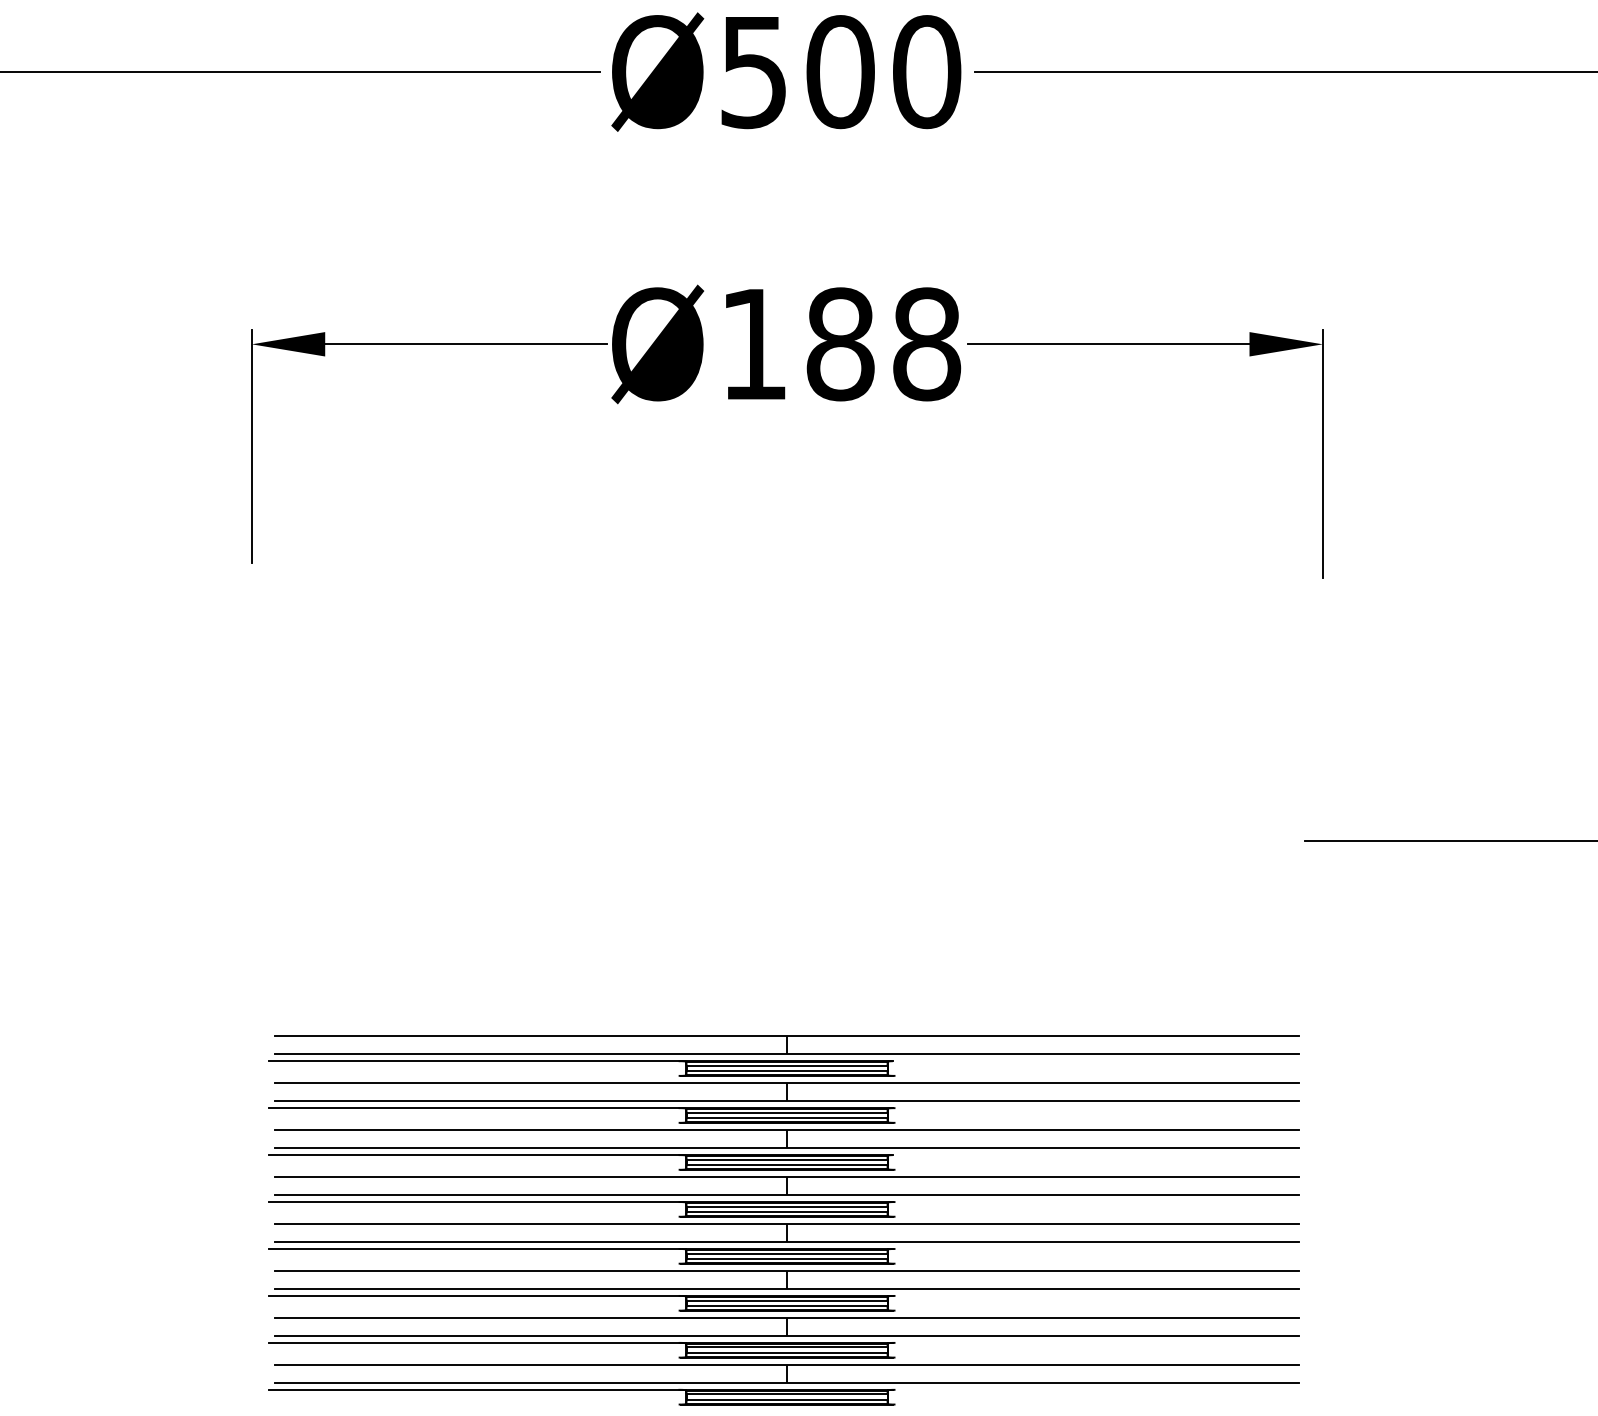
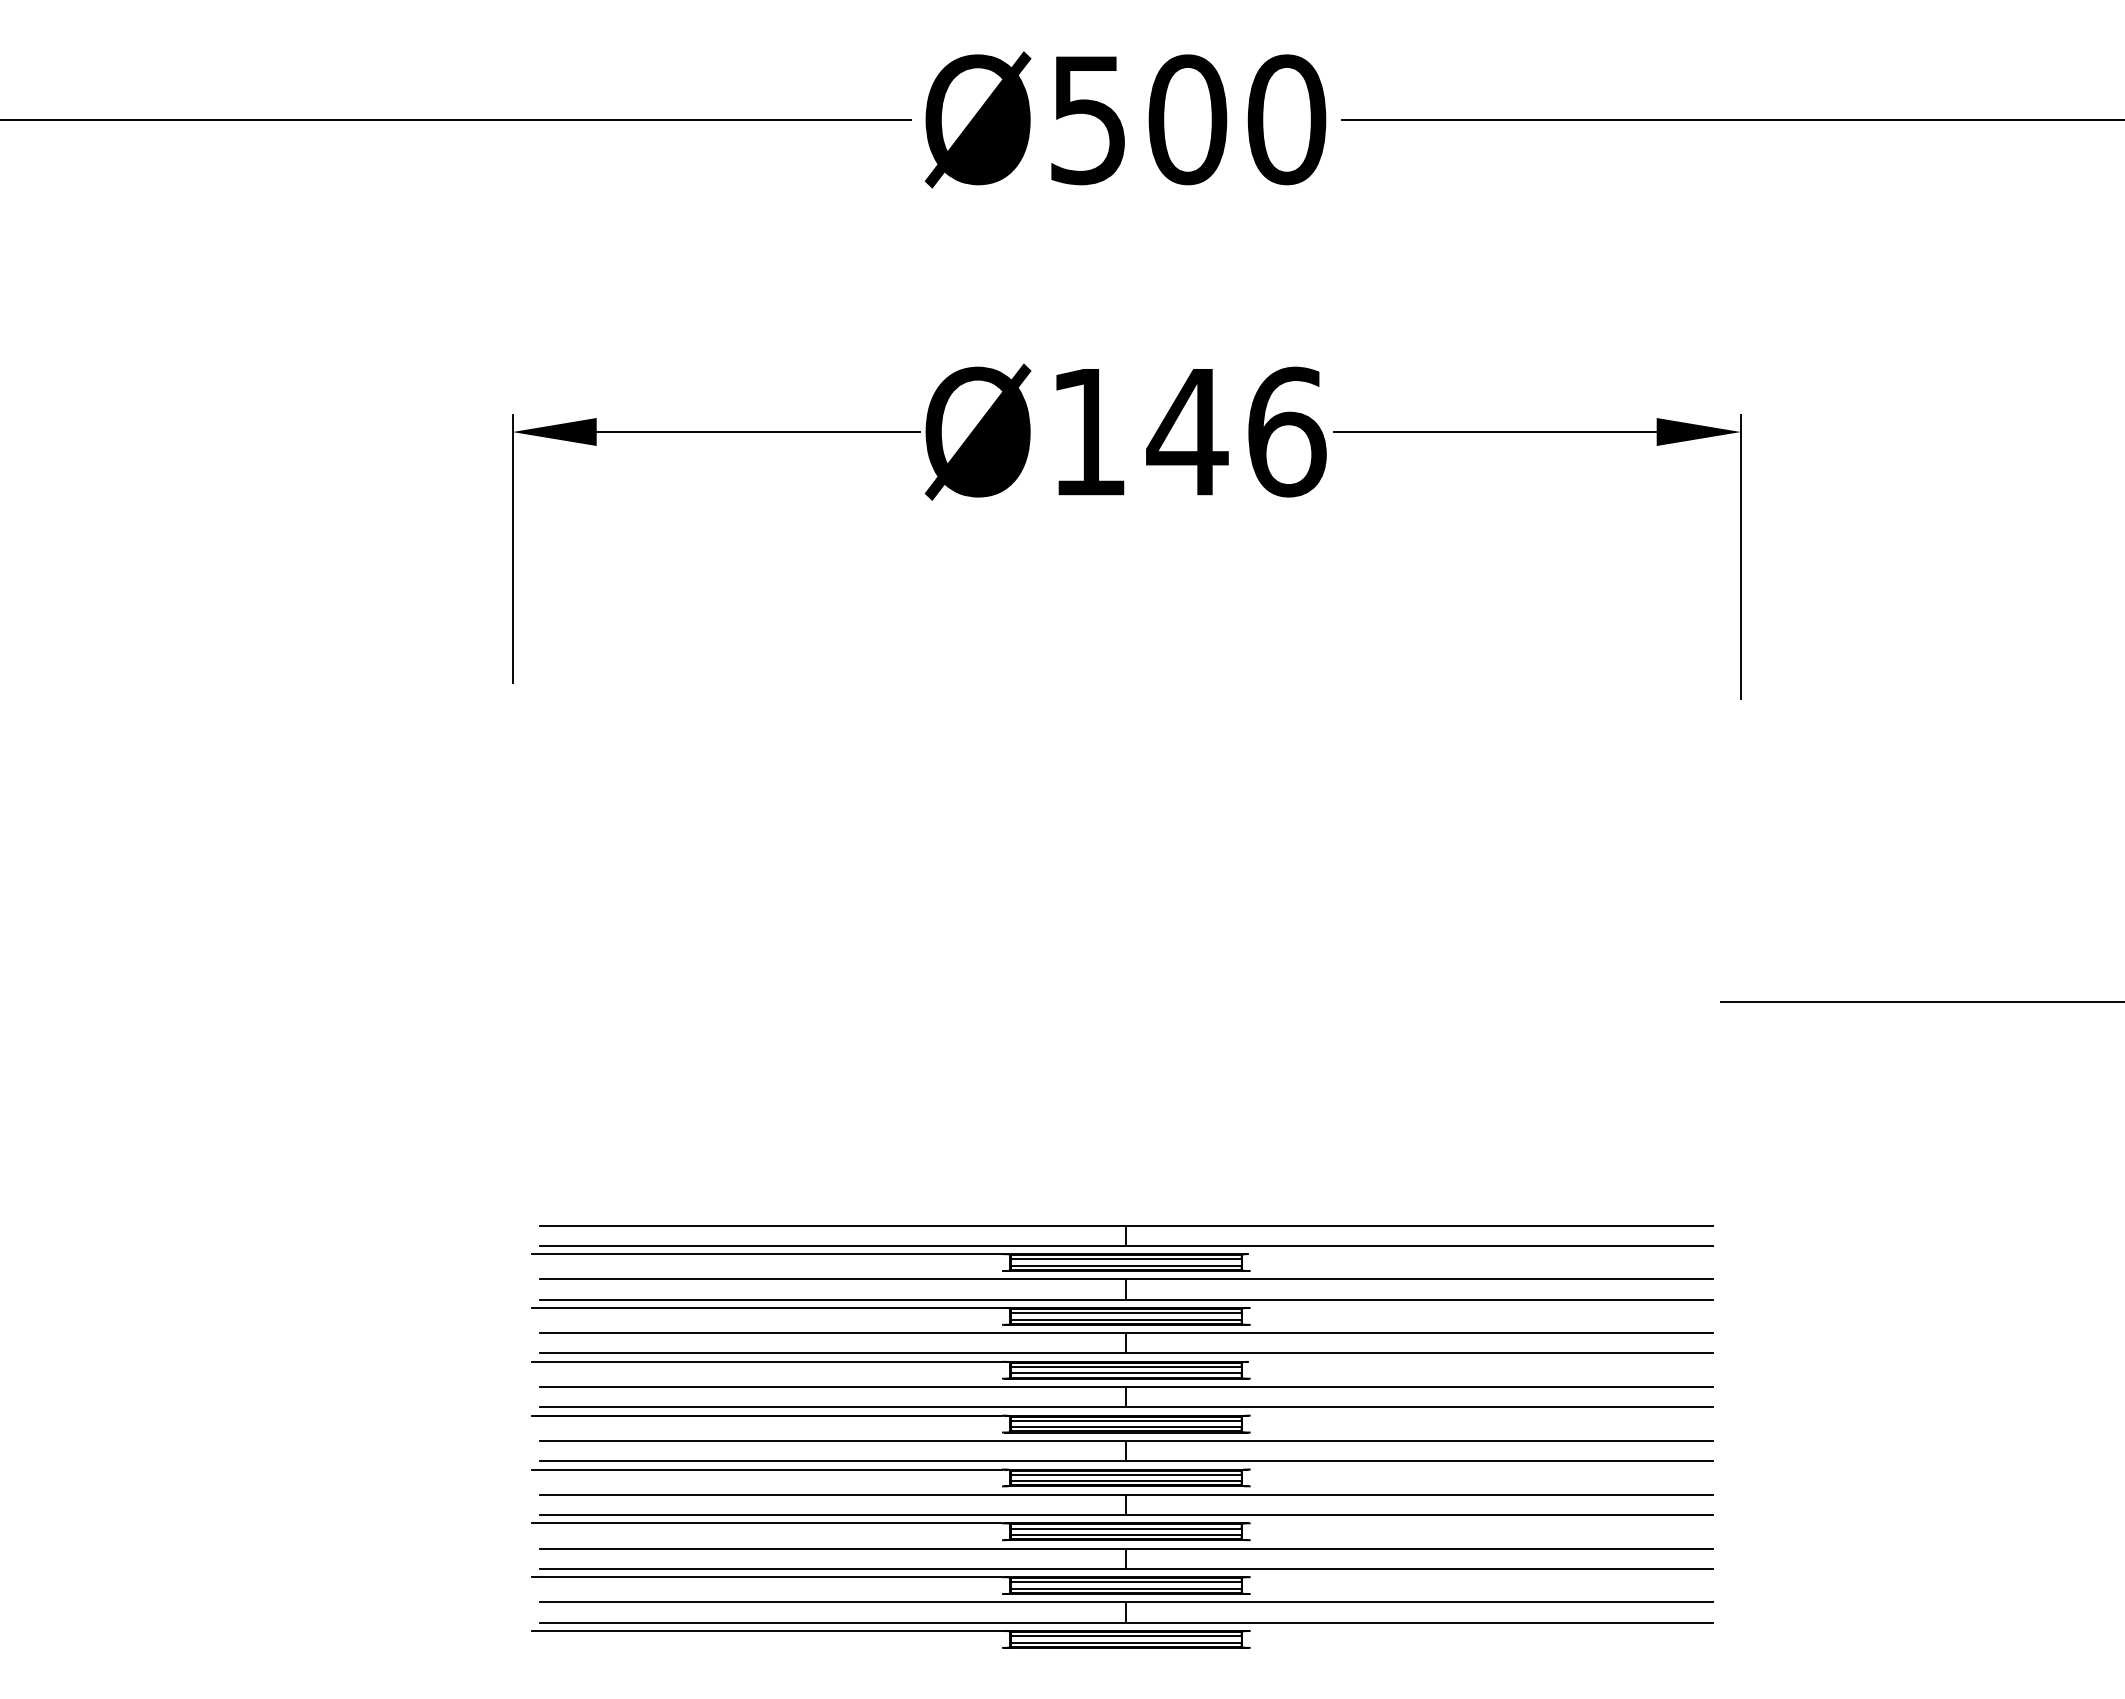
text: (883, 343) -> (1236, 431), Ø188 -> Ø146

